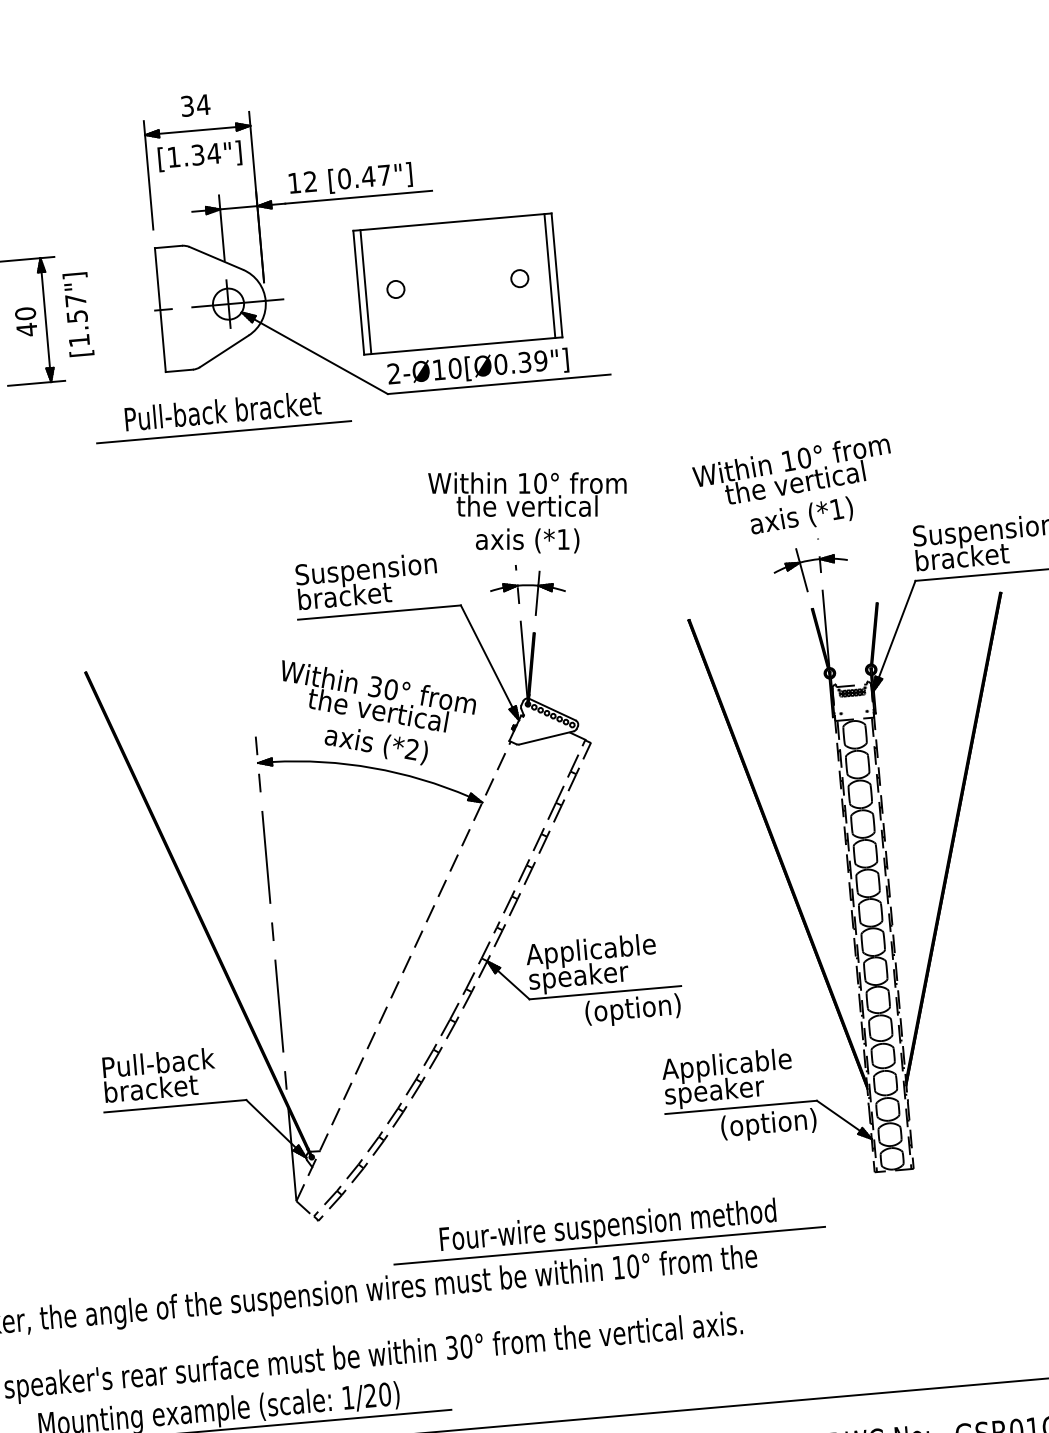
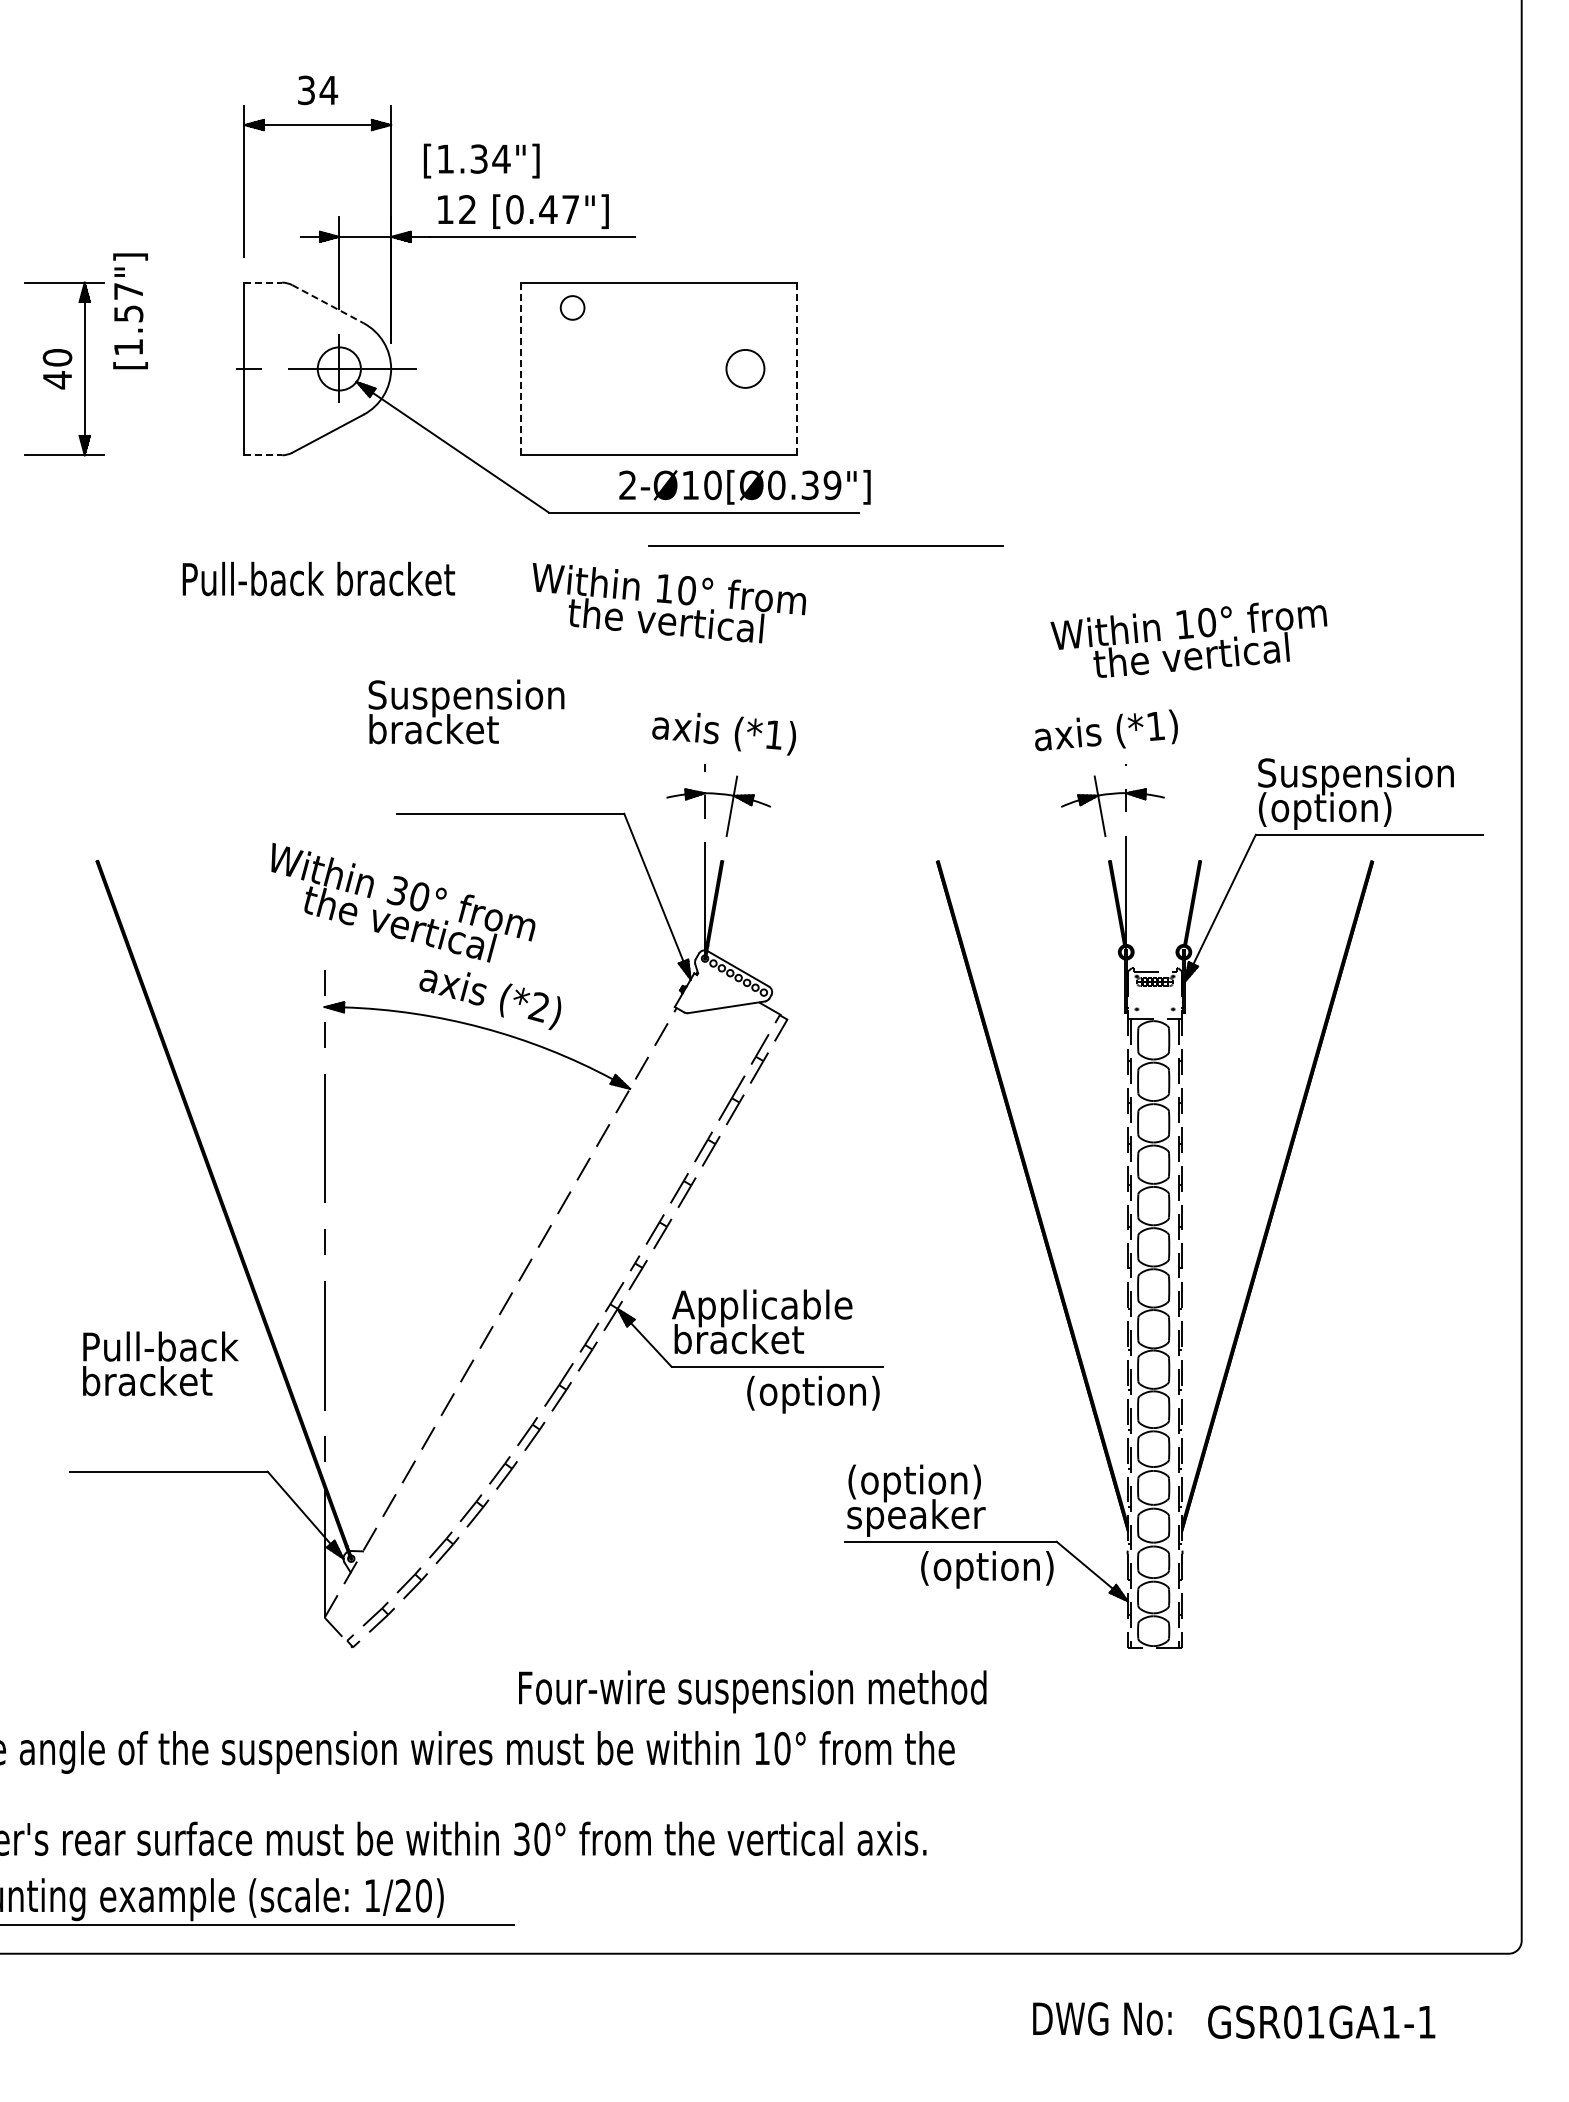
text: (199, 155) -> (481, 160), moved
line: (168, 246) -> (263, 282), solid -> dashed
line: (216, 258) -> (328, 304), solid -> dashed
line: (550, 275) -> (787, 368), removed
line: (557, 275) -> (797, 368), solid -> dashed
circle: (519, 278) -> (744, 368), size x1.6
circle: (395, 289) -> (572, 307), moved
line: (365, 291) -> (530, 368), removed
line: (358, 293) -> (520, 369), solid -> dashed
text: (78, 314) -> (130, 311), moved
text: (477, 368) -> (744, 487), moved
line: (179, 371) -> (263, 455), solid -> dashed
text: (222, 410) -> (318, 578), moved
line: (223, 432) -> (825, 545), moved
text: (792, 471) -> (1188, 639), moved
text: (528, 493) -> (669, 603), moved
text: (963, 559) -> (1325, 810), bracket -> (option)
text: (367, 580) -> (466, 711), moved
text: (379, 694) -> (403, 902), moved
text: (578, 977) -> (742, 1342), speaker -> bracket
text: (727, 1066) -> (936, 1483), Applicable -> (option)
text: (159, 1074) -> (160, 1363), moved
line: (609, 1245) -> (752, 1717), removed

